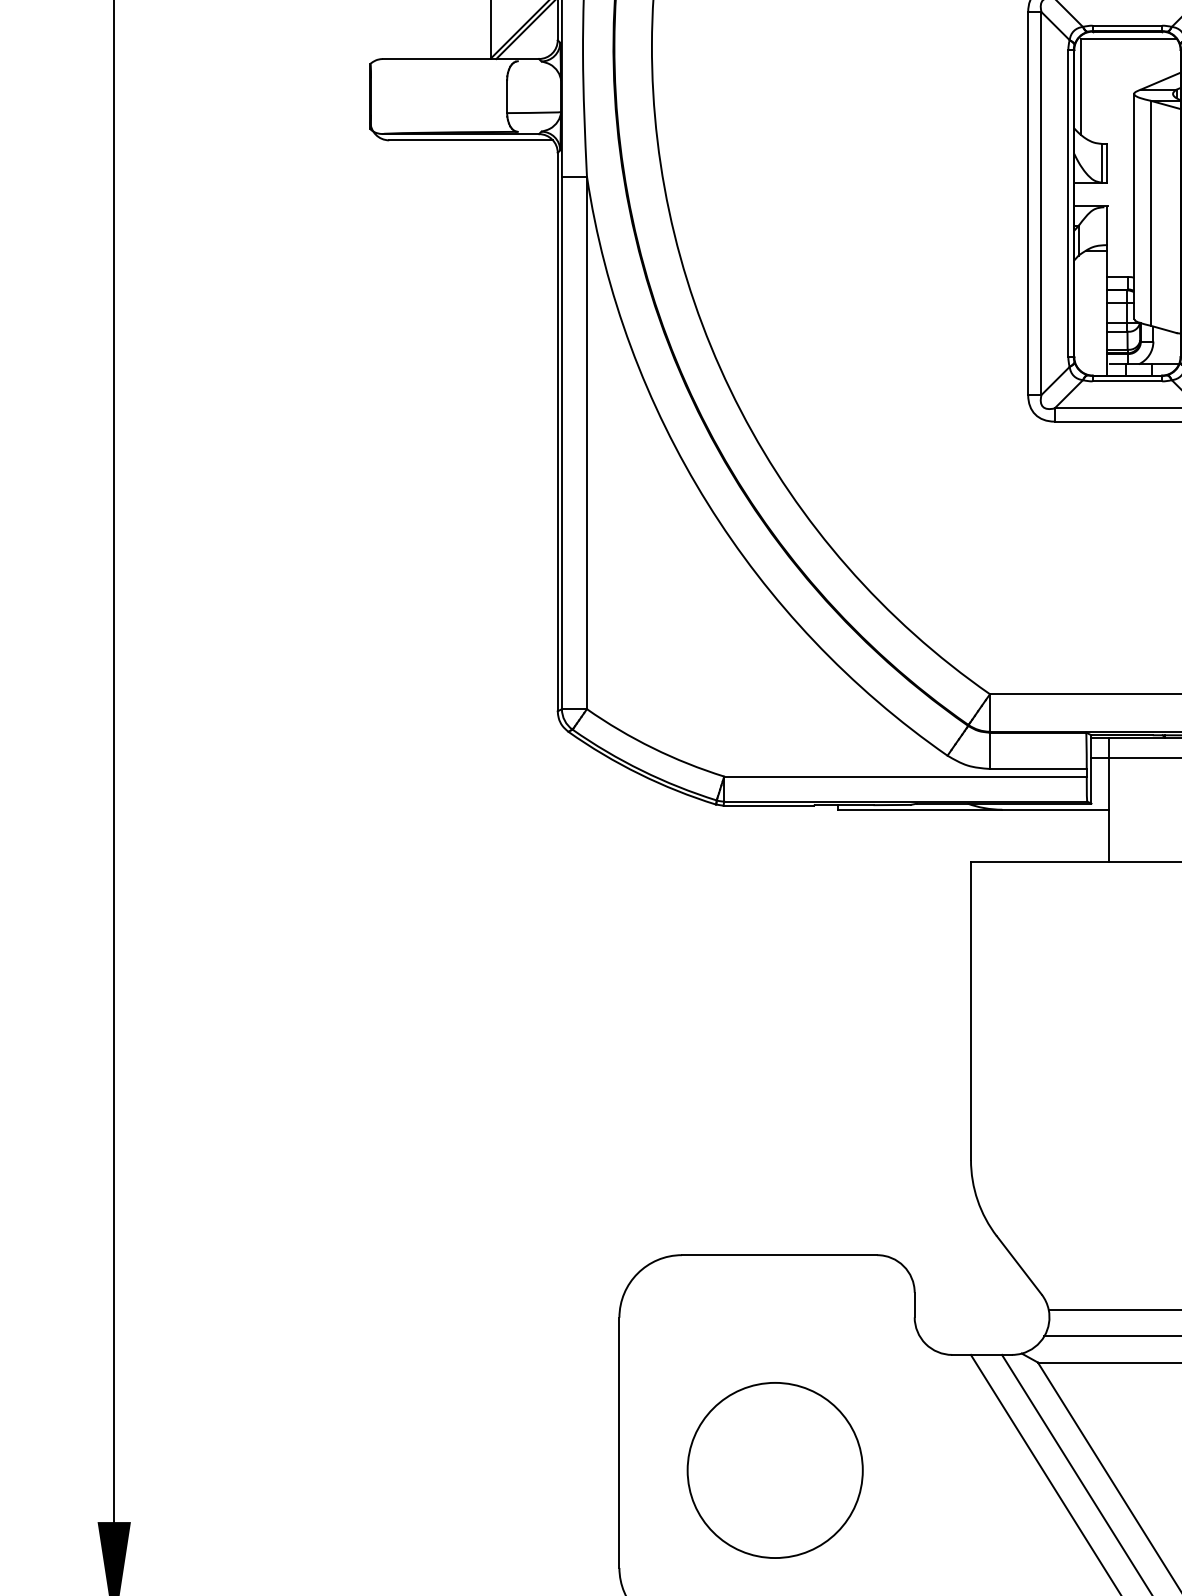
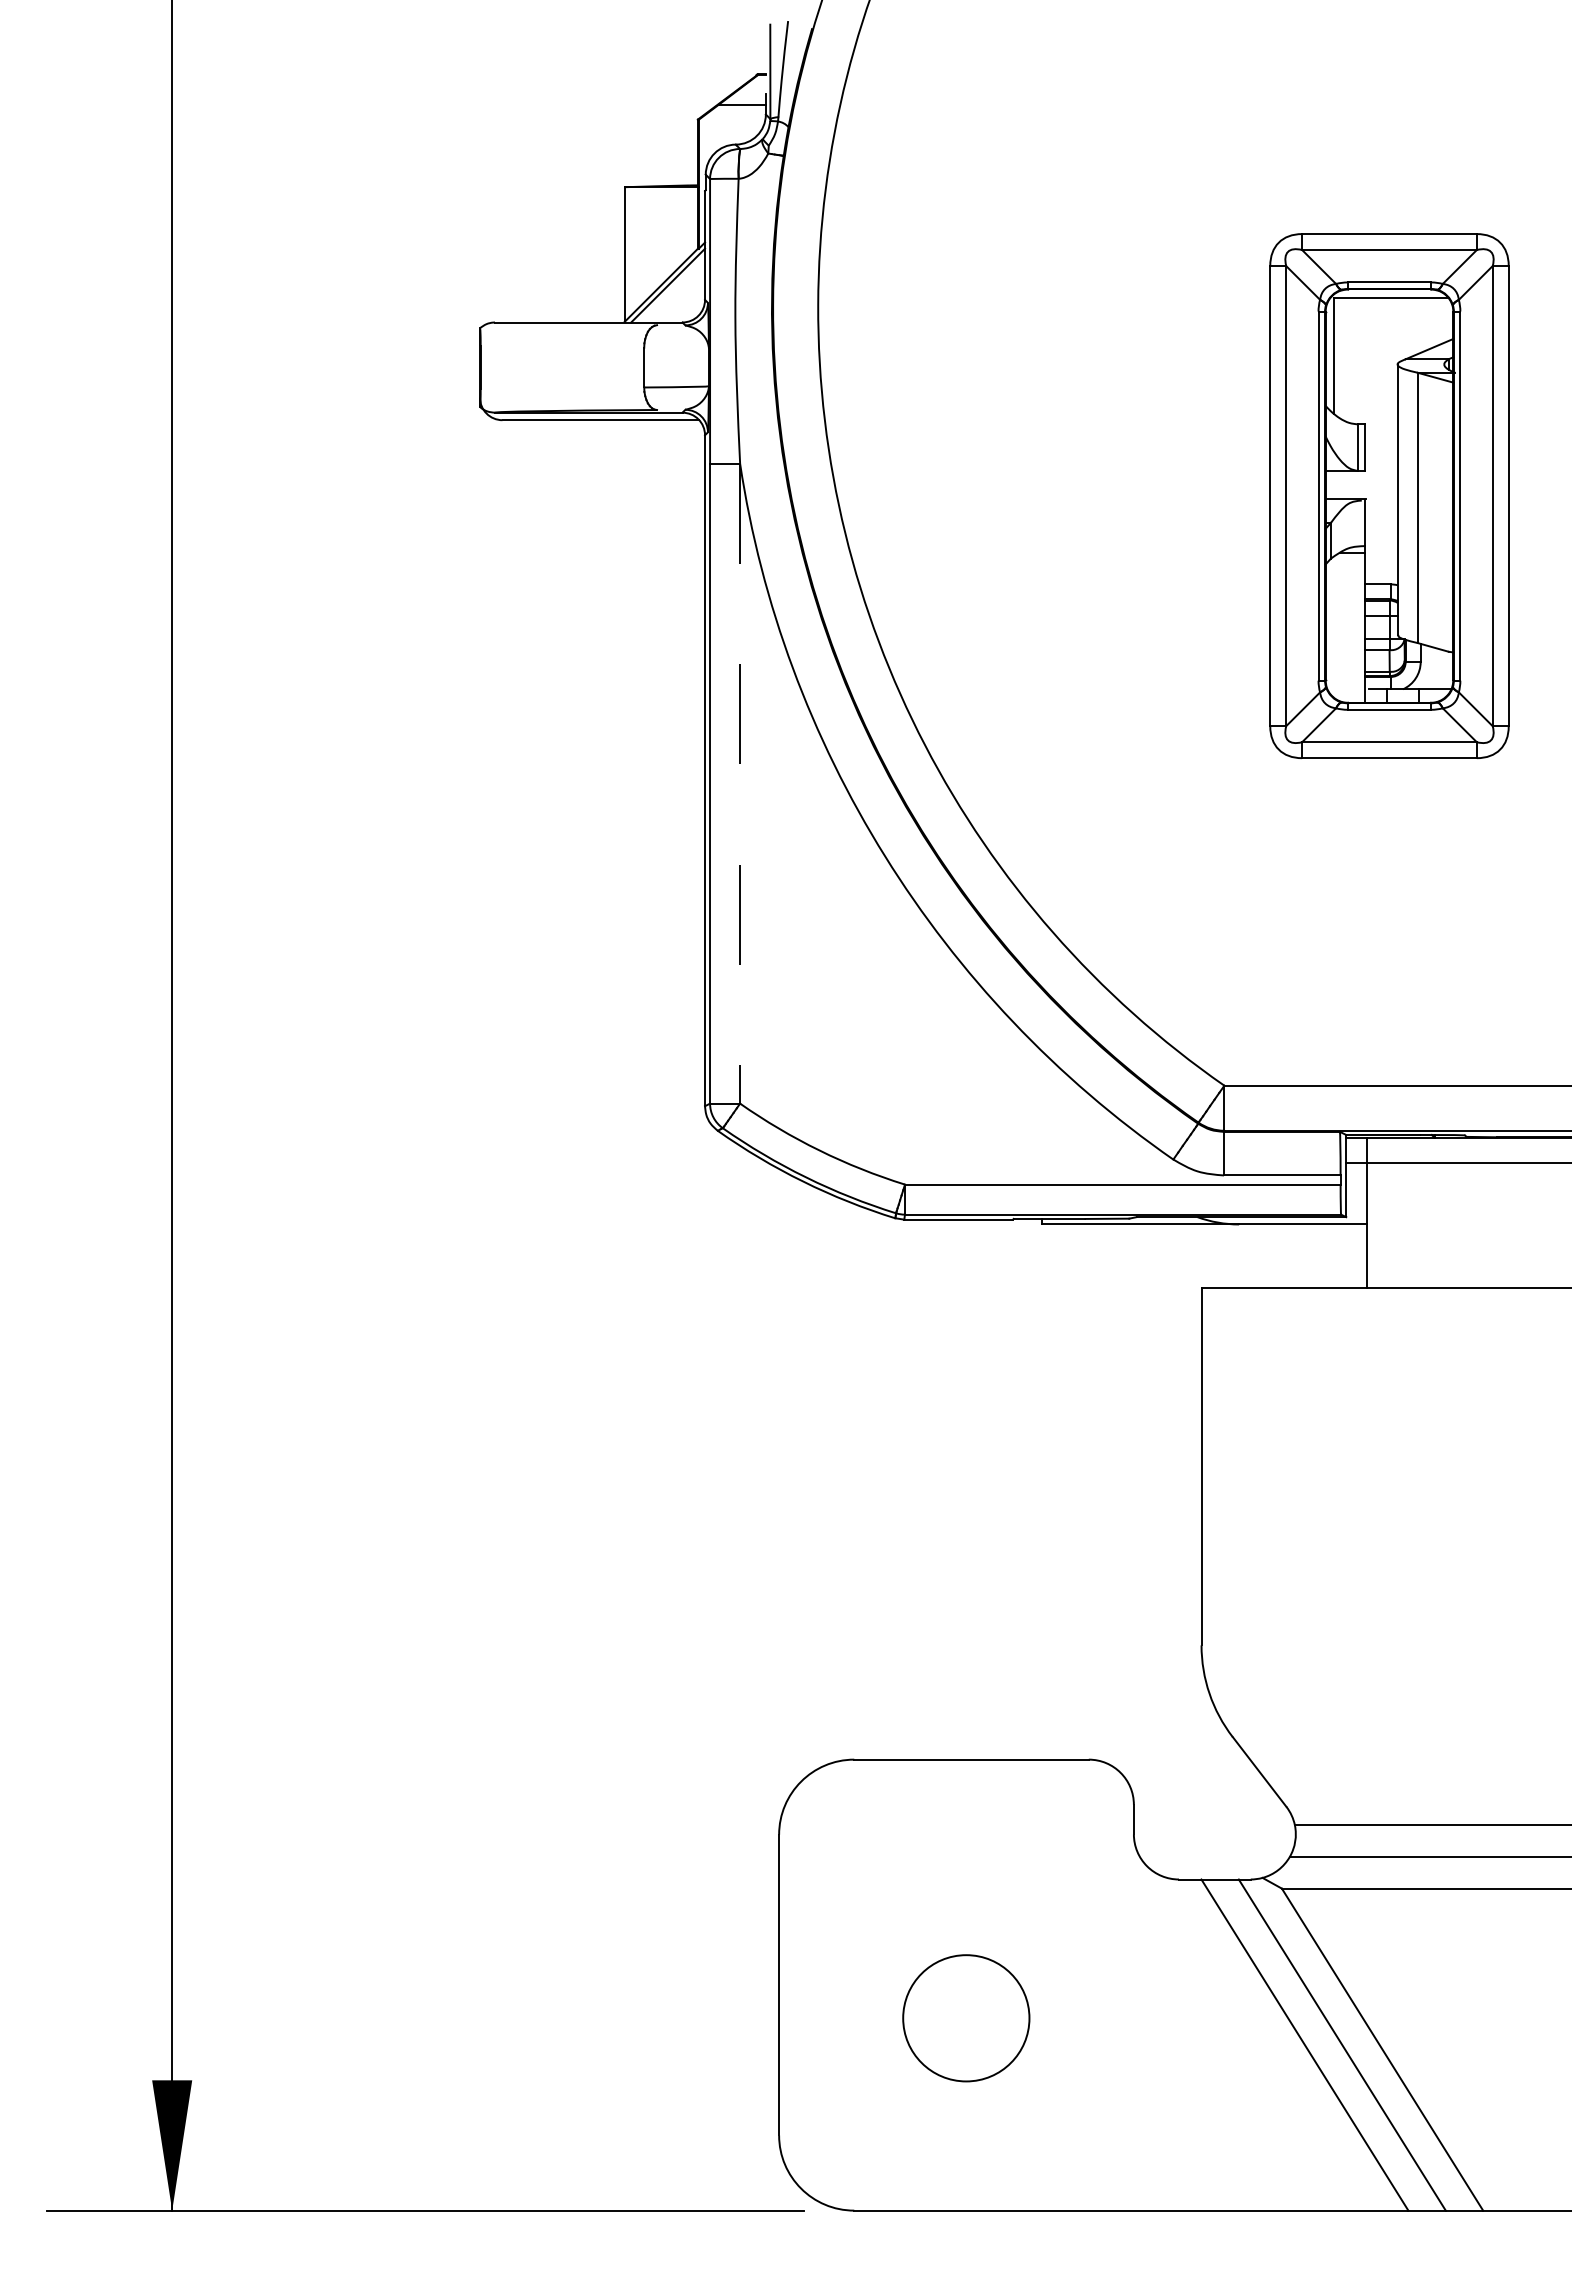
line: (587, 442) -> (740, 783), solid -> dashed
circle: (775, 1470) -> (966, 2018), size x0.6

